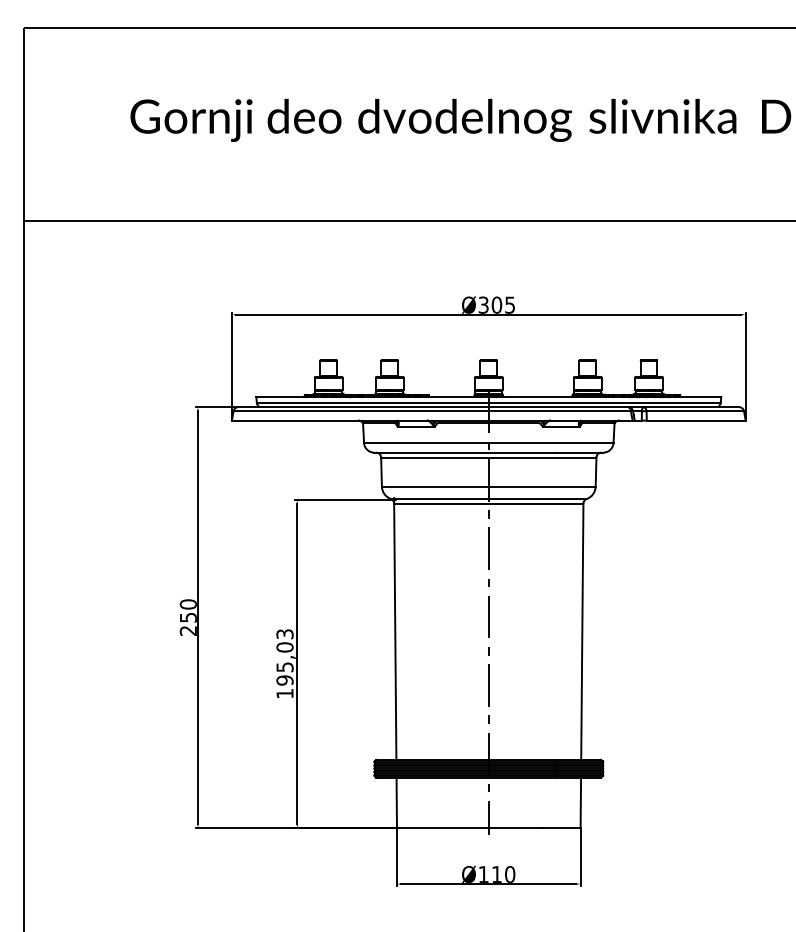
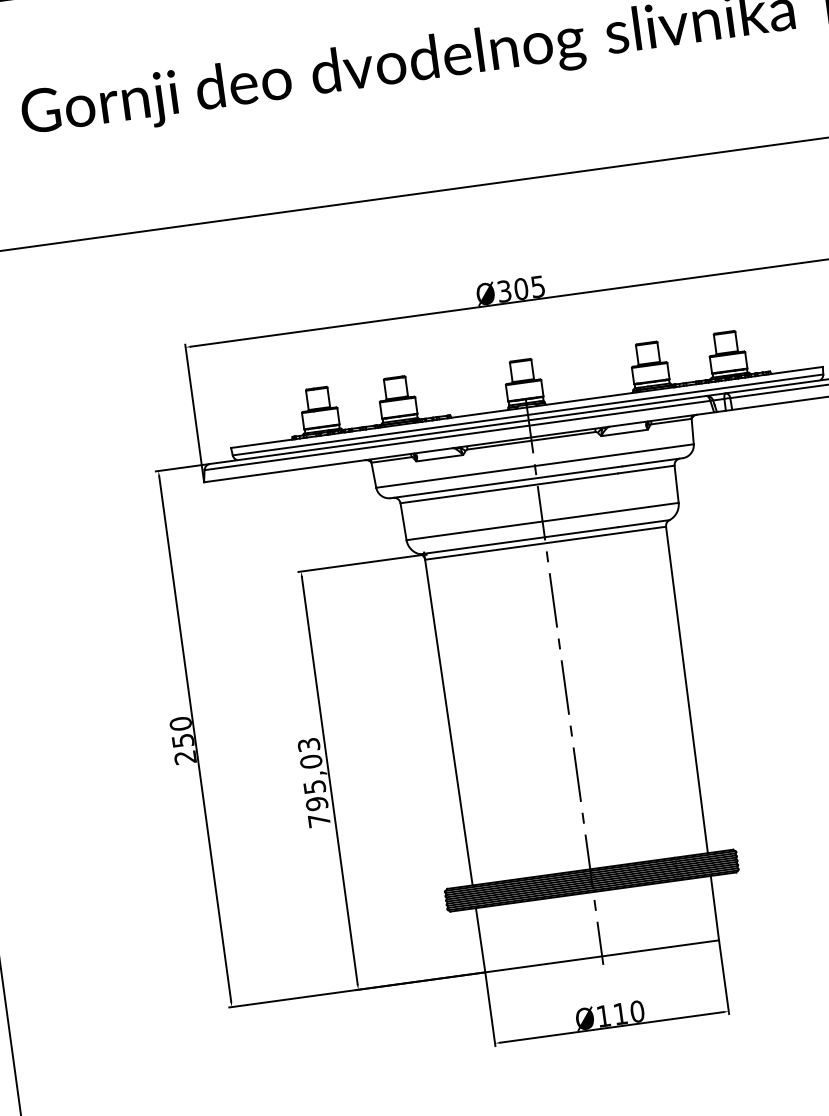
text: (284, 693) -> (318, 820), 195,03 -> 795,03

